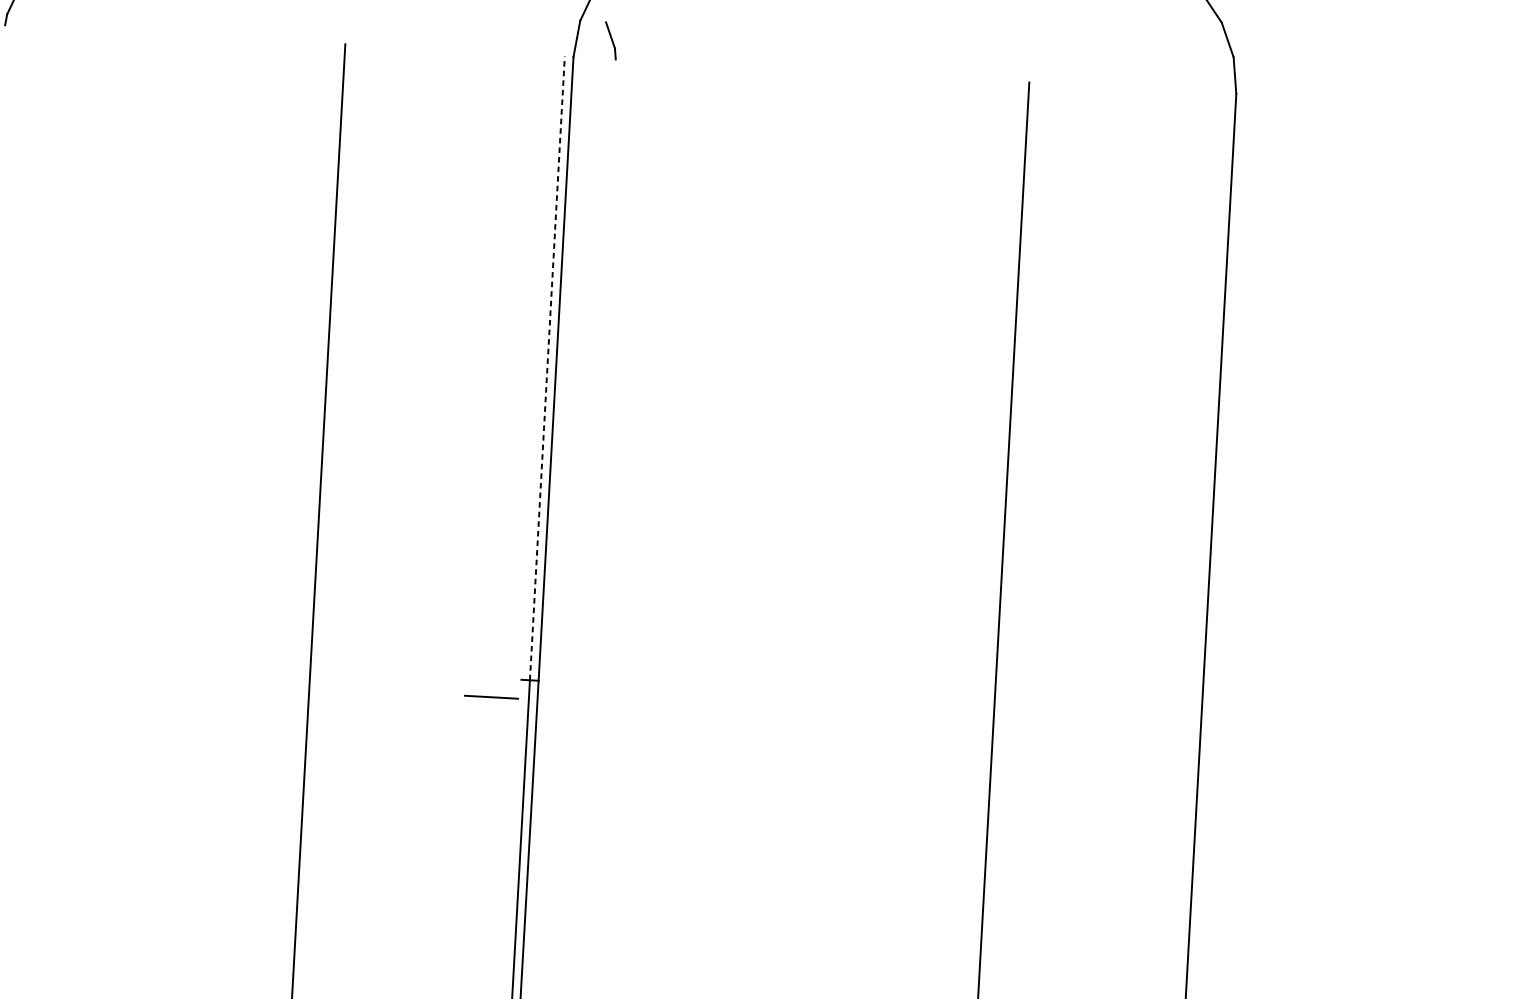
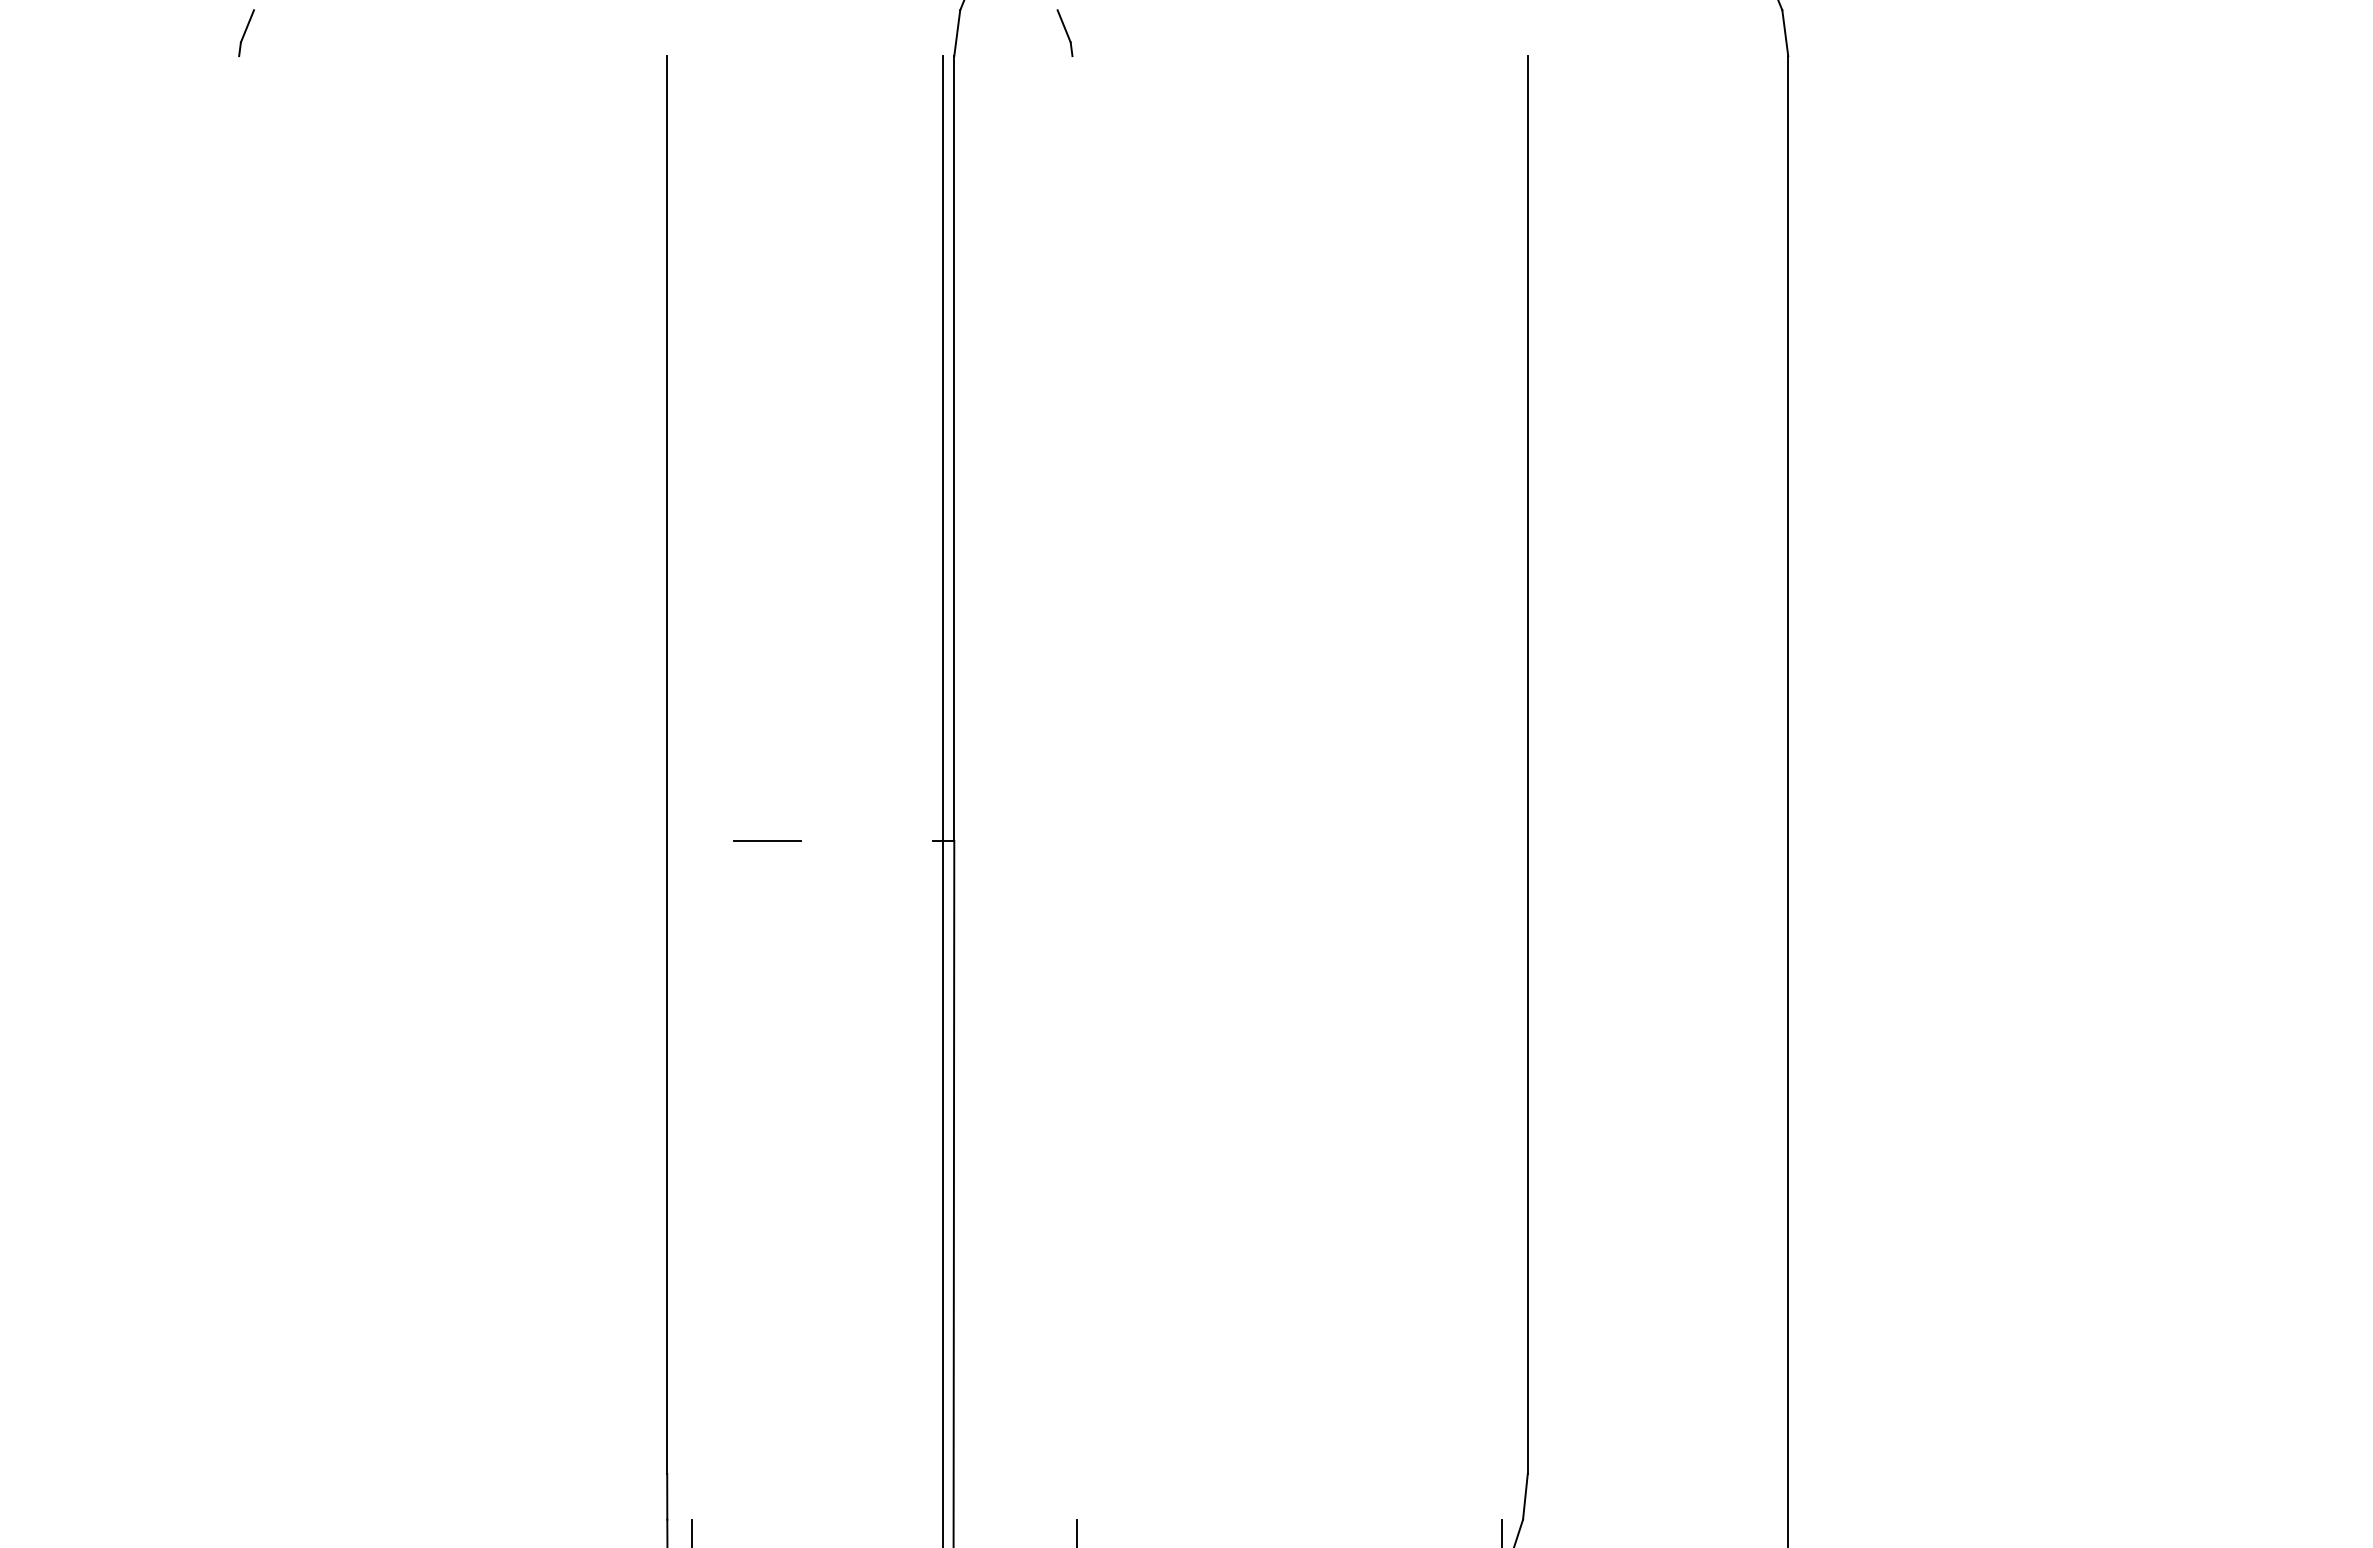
part: (610, 40) -> (1064, 32), moved
line: (547, 368) -> (943, 448), dashed -> solid
line: (491, 696) -> (767, 840), moved

